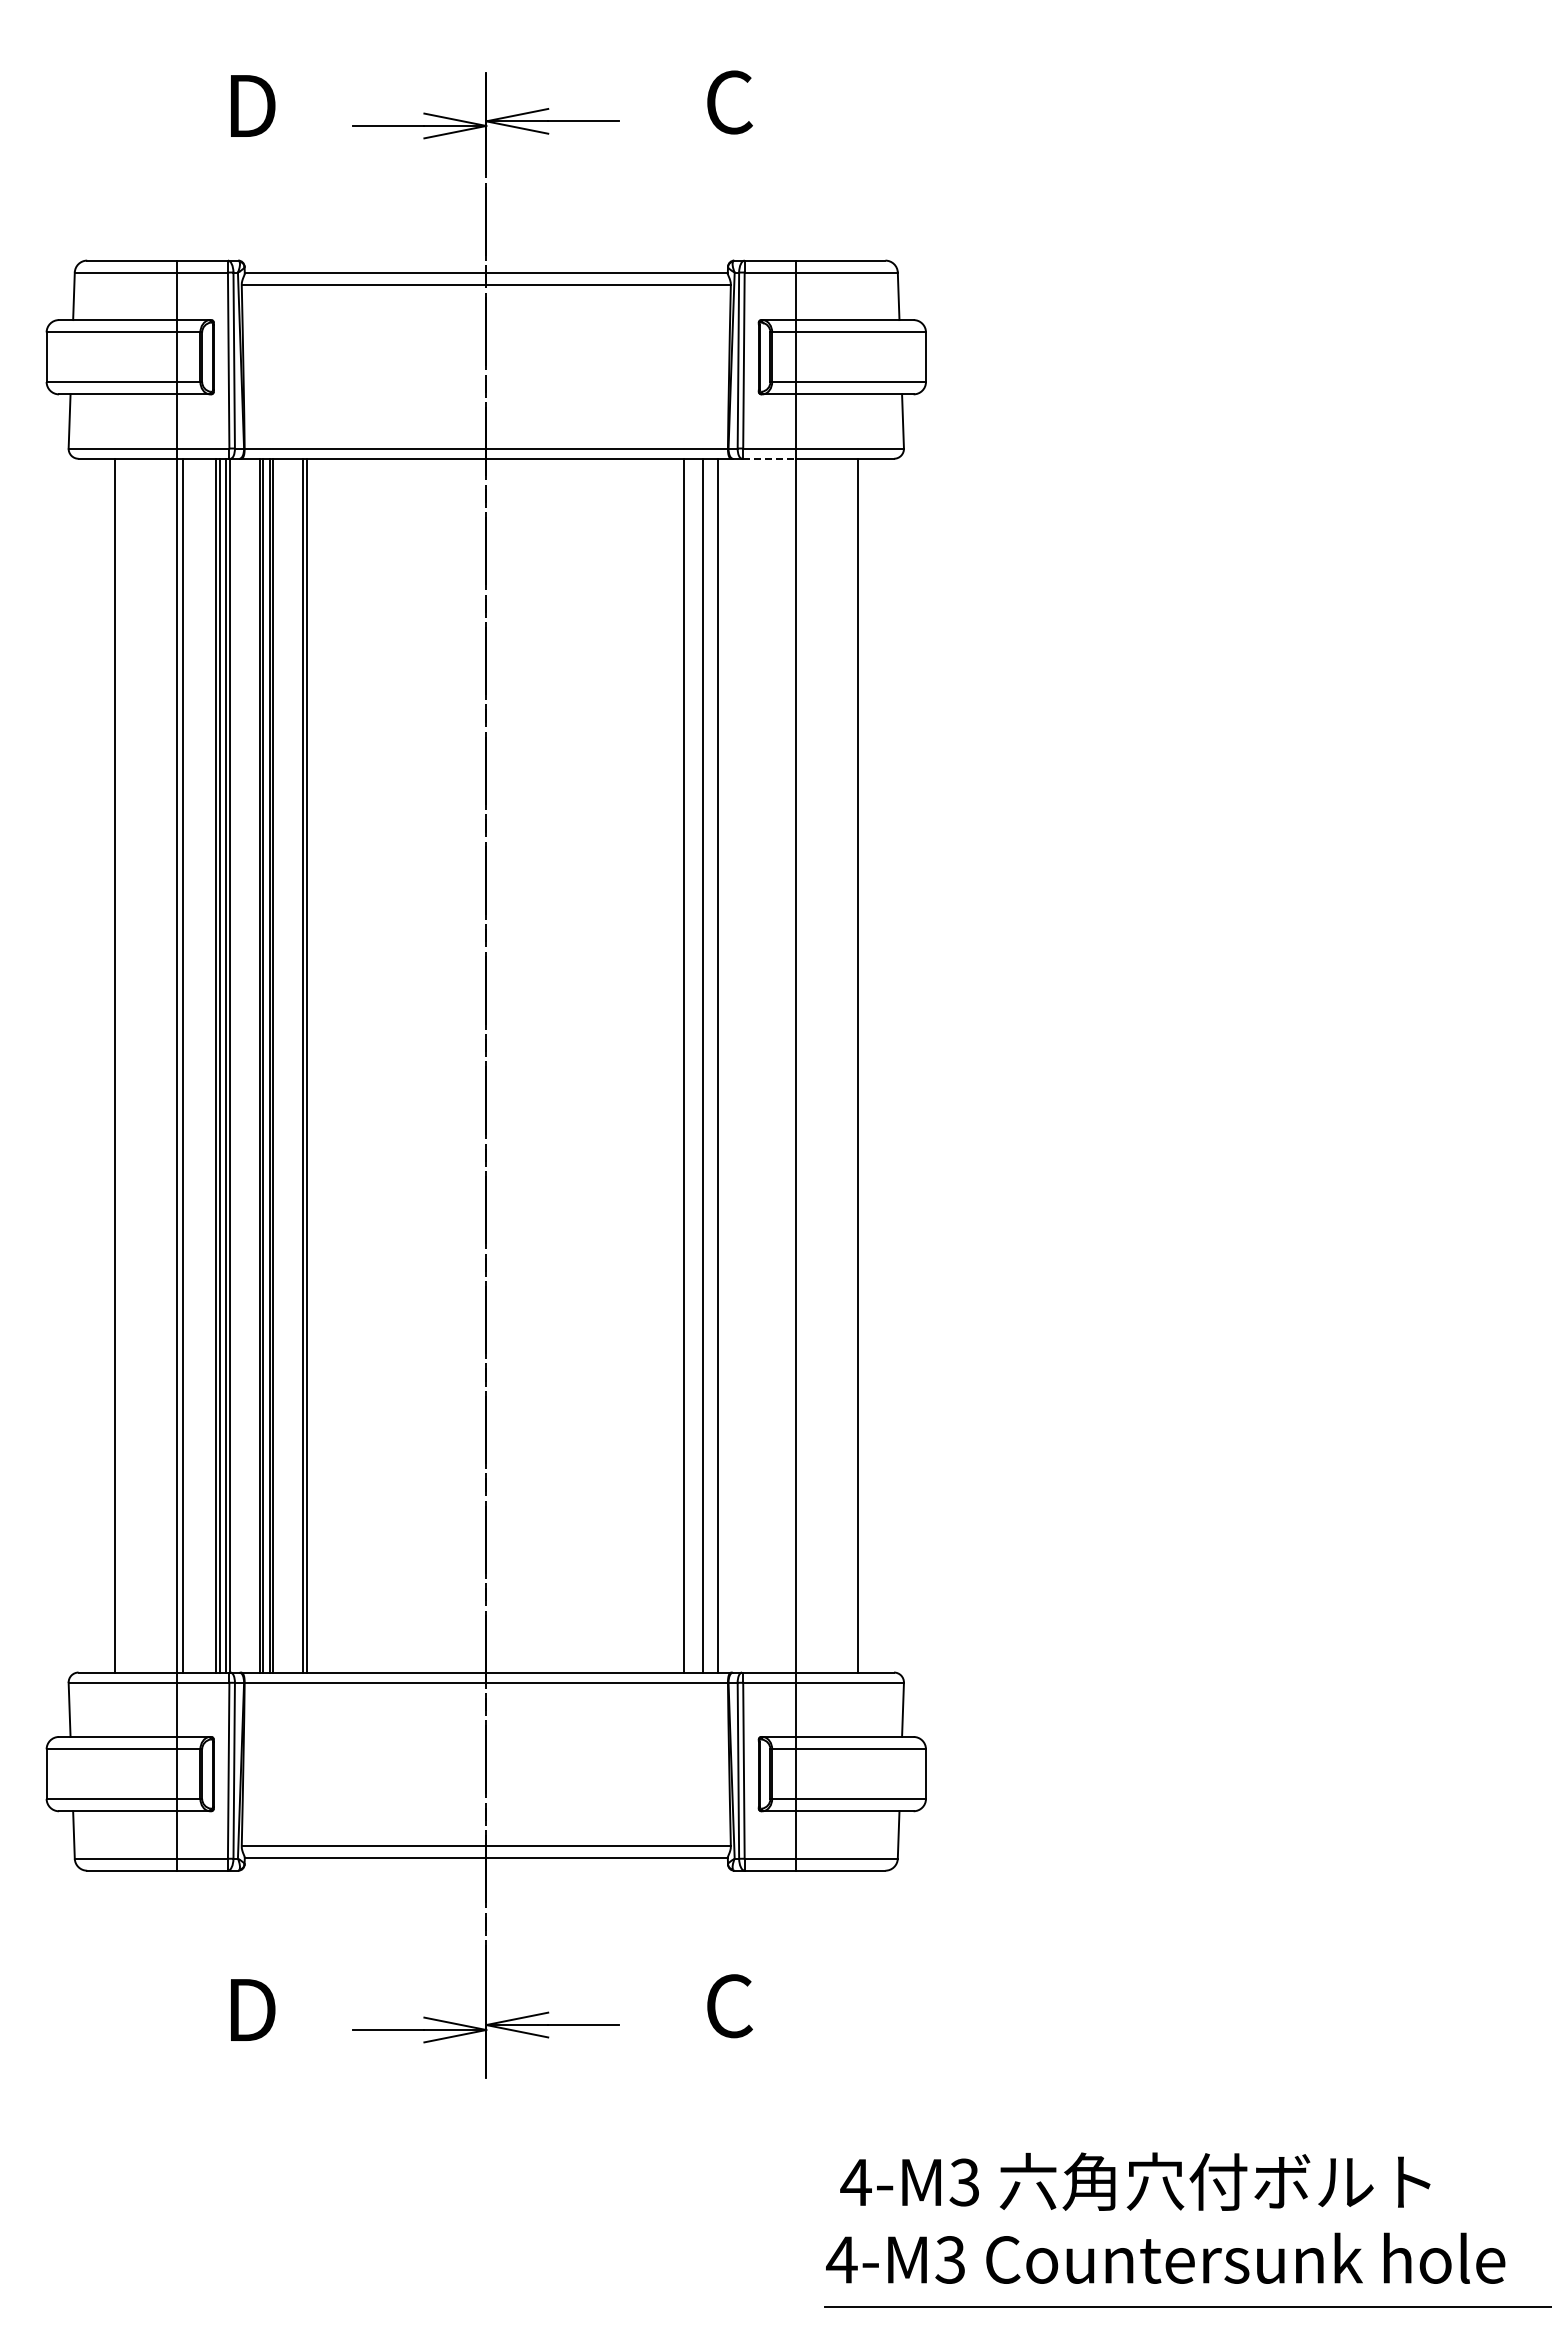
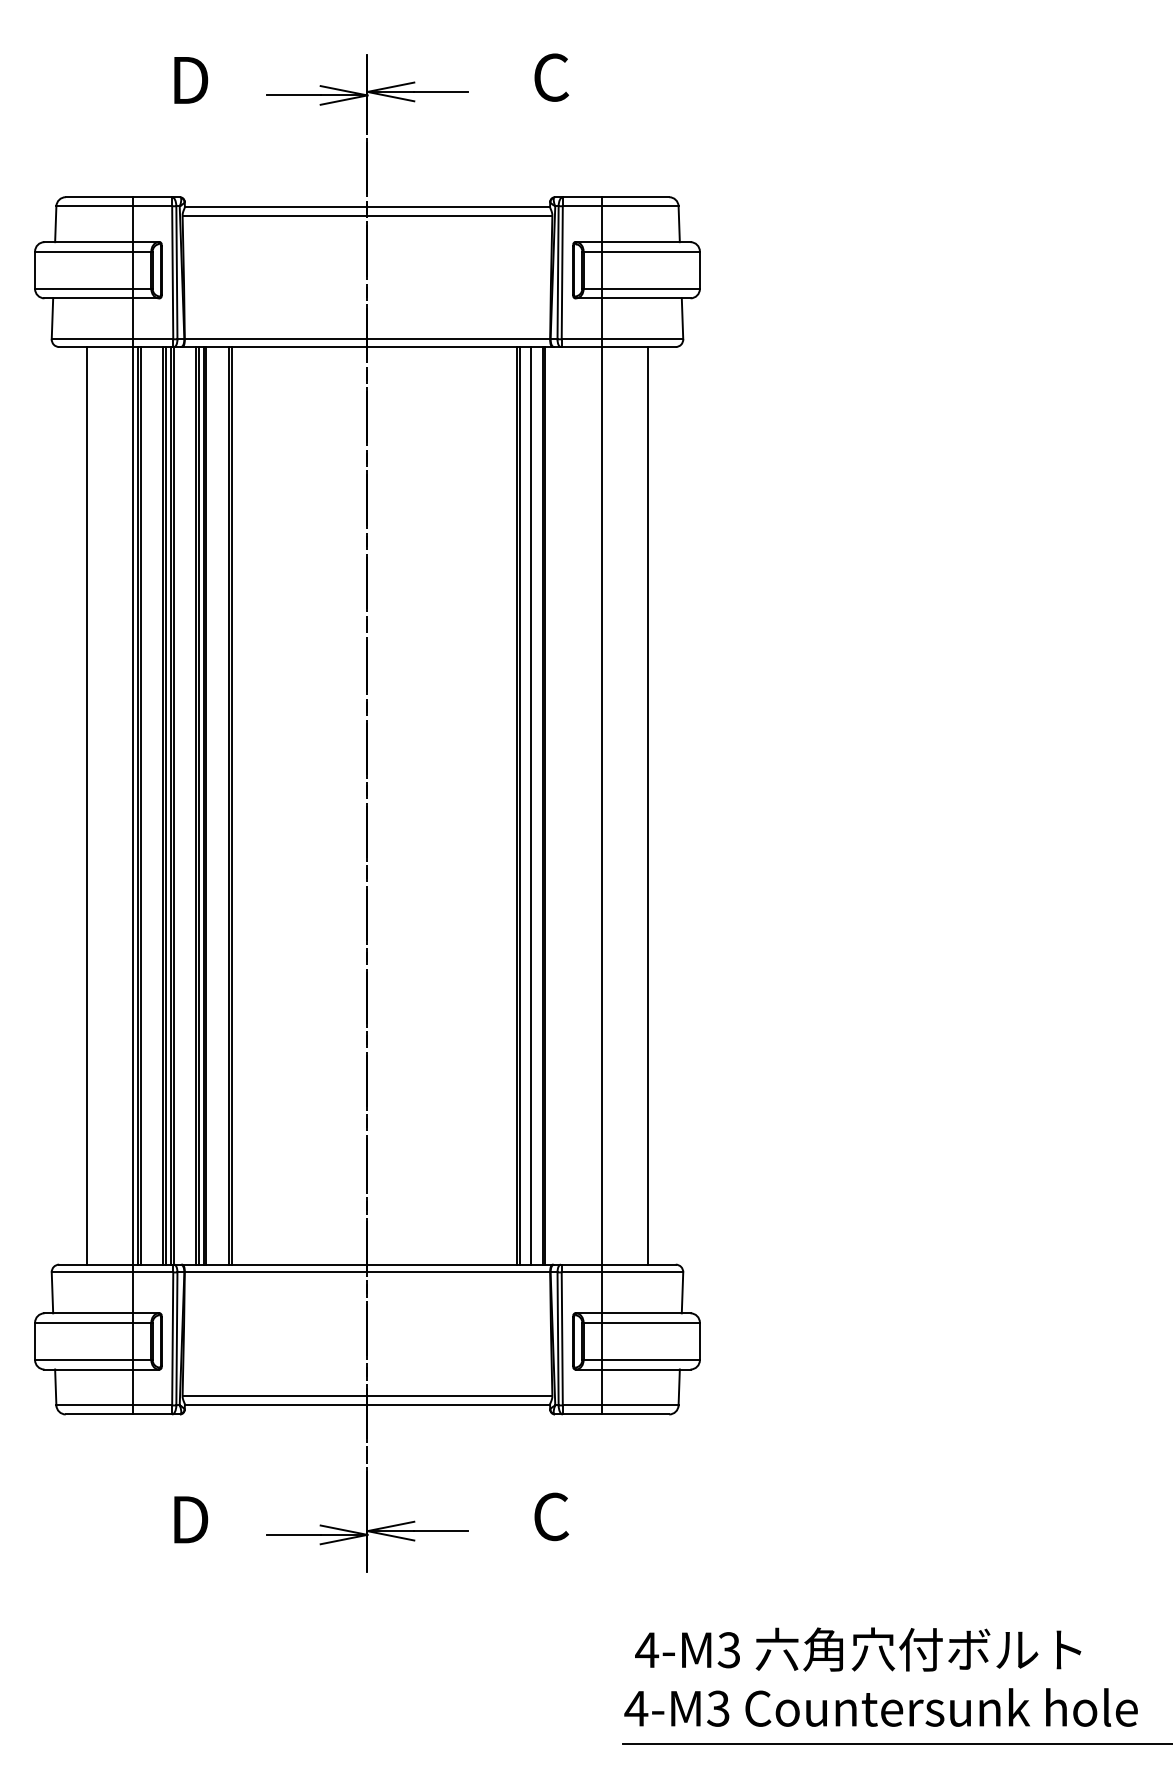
line: (770, 458) -> (582, 346), dashed -> solid
line: (186, 1065) -> (140, 805), added
line: (688, 1065) -> (520, 805), added
line: (721, 1065) -> (545, 805), added

